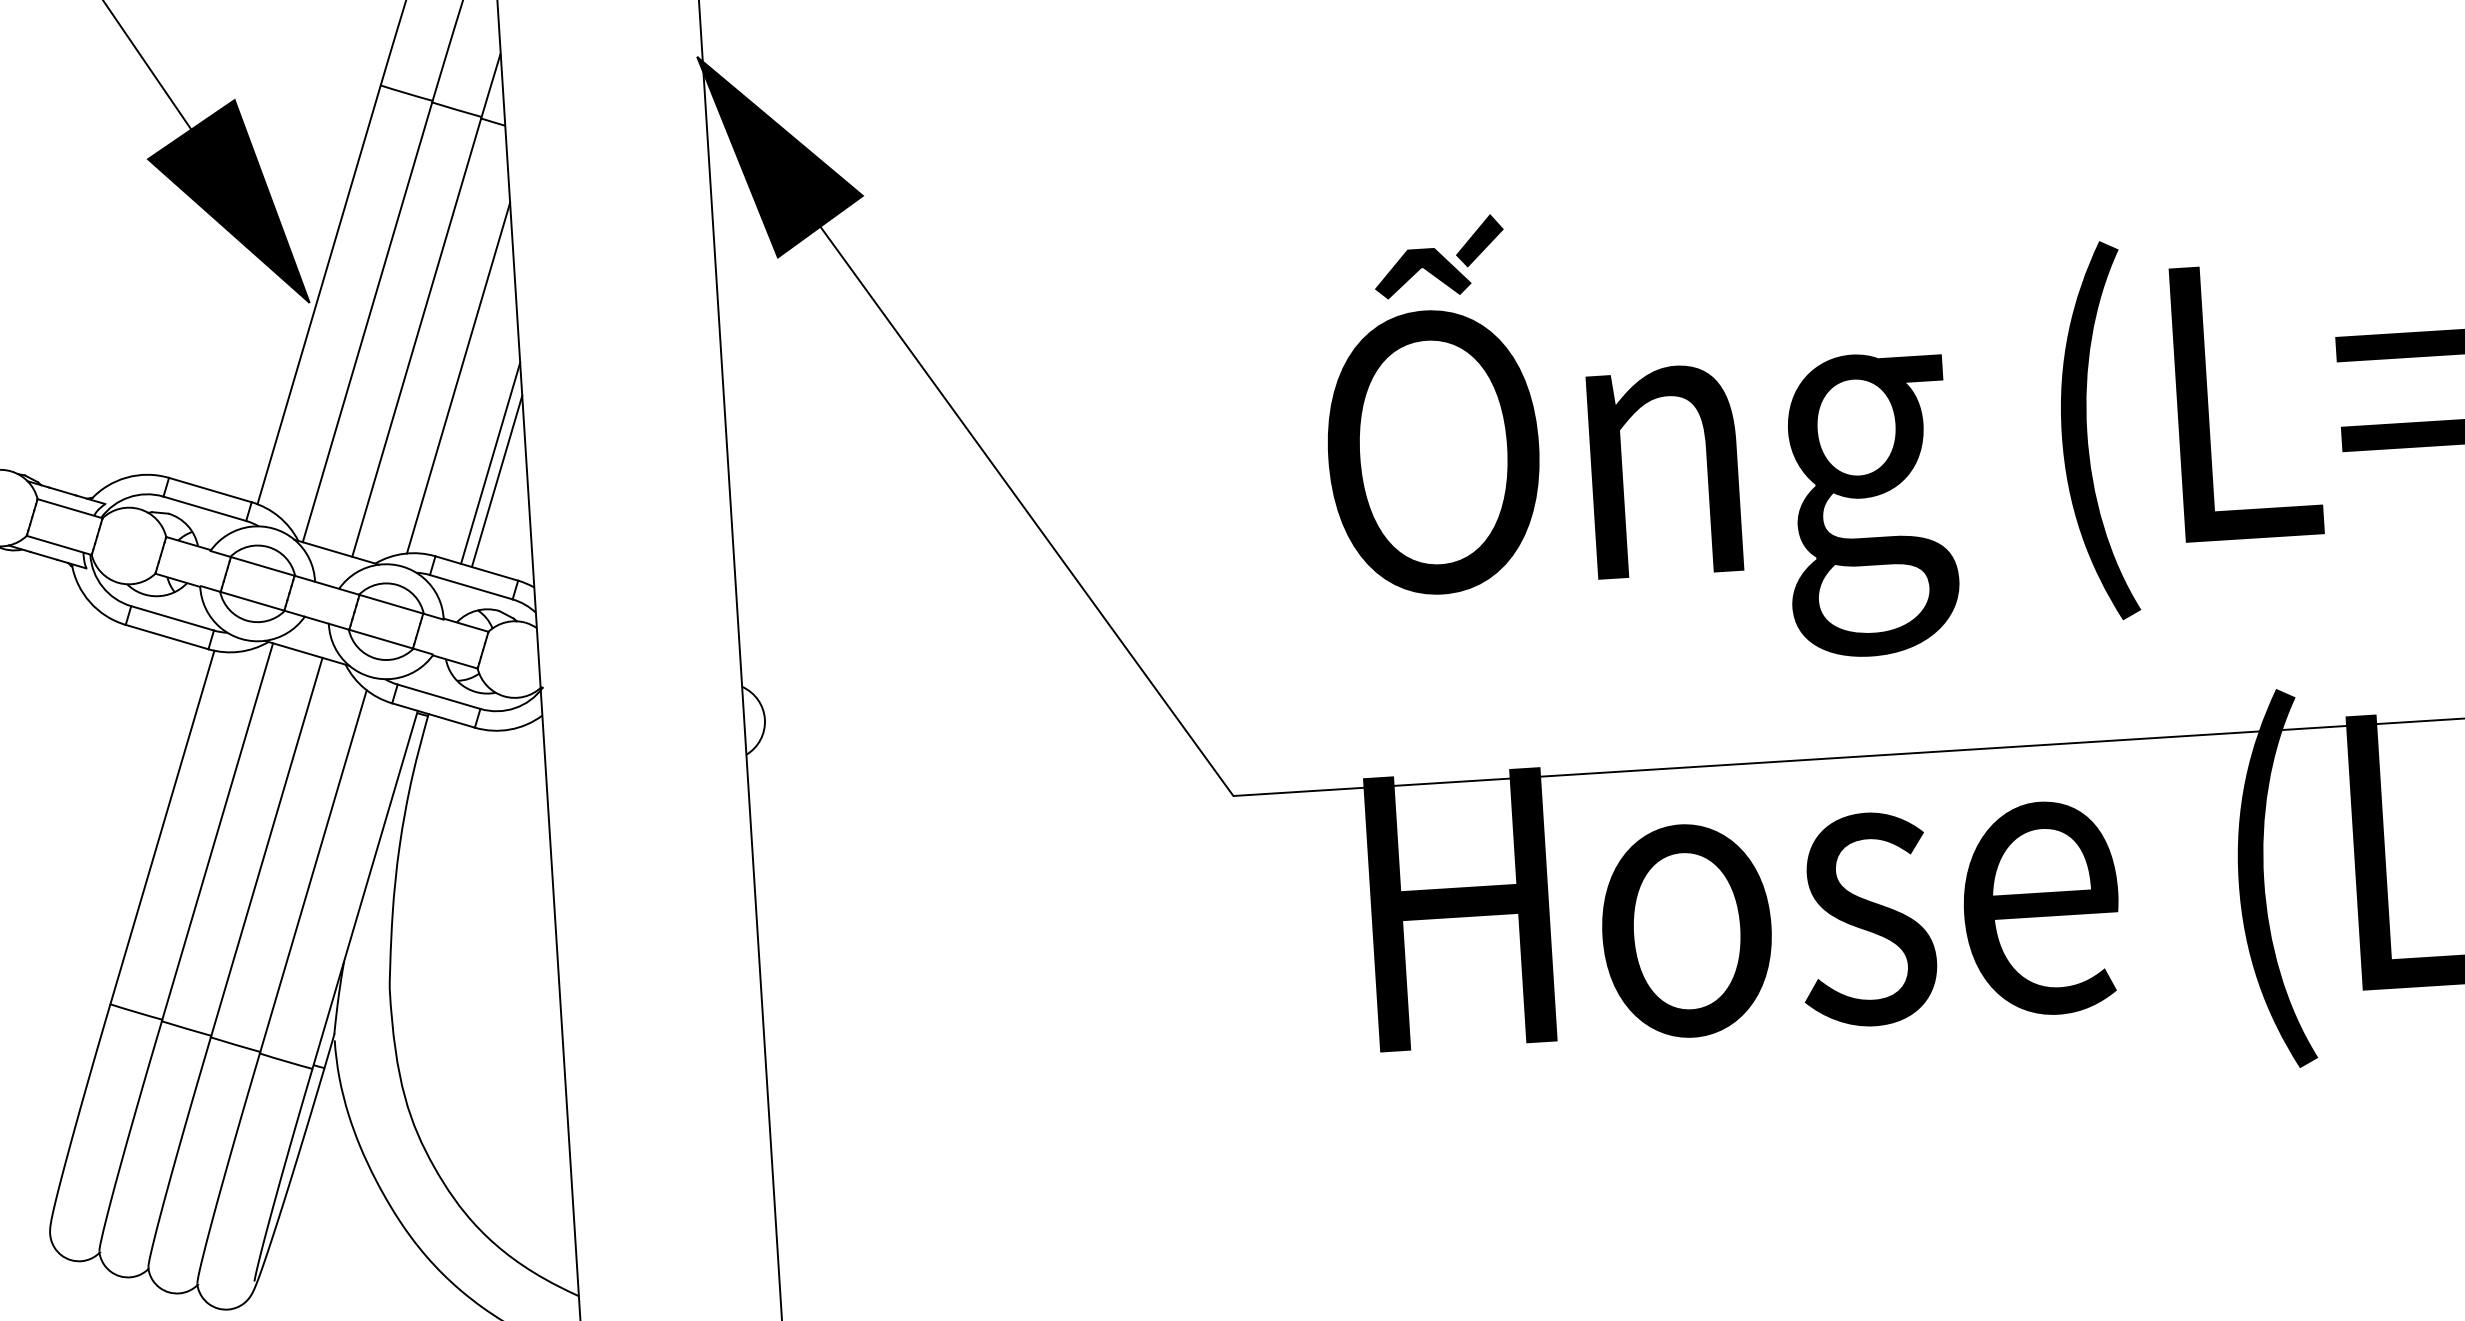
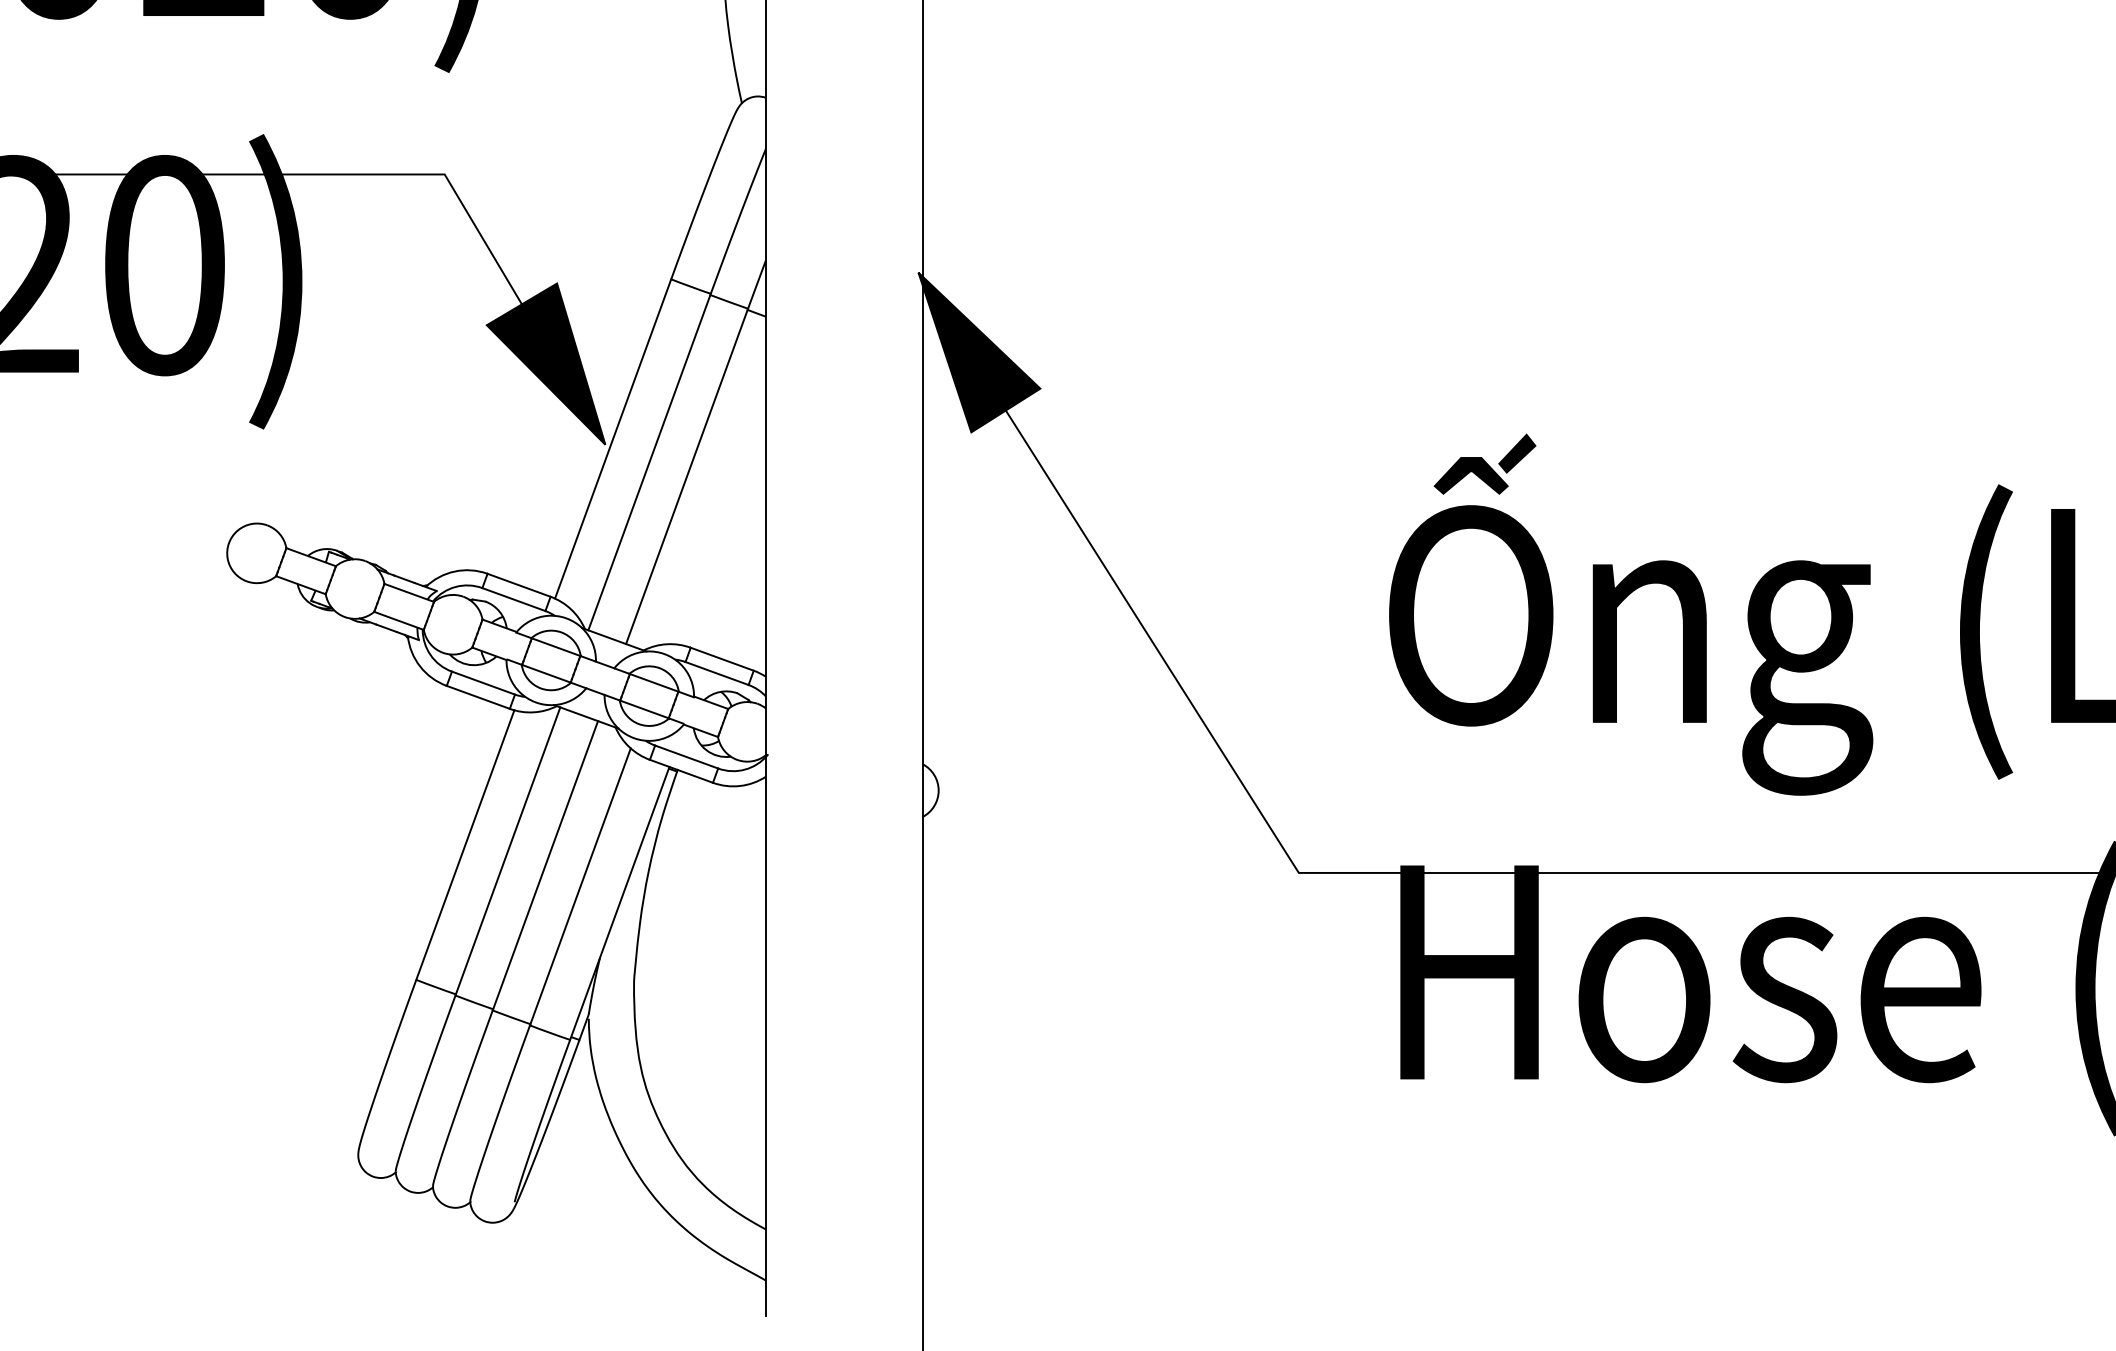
line: (457, 378) -> (716, 510), removed
line: (489, 462) -> (737, 577), removed
line: (496, 481) -> (741, 592), removed

